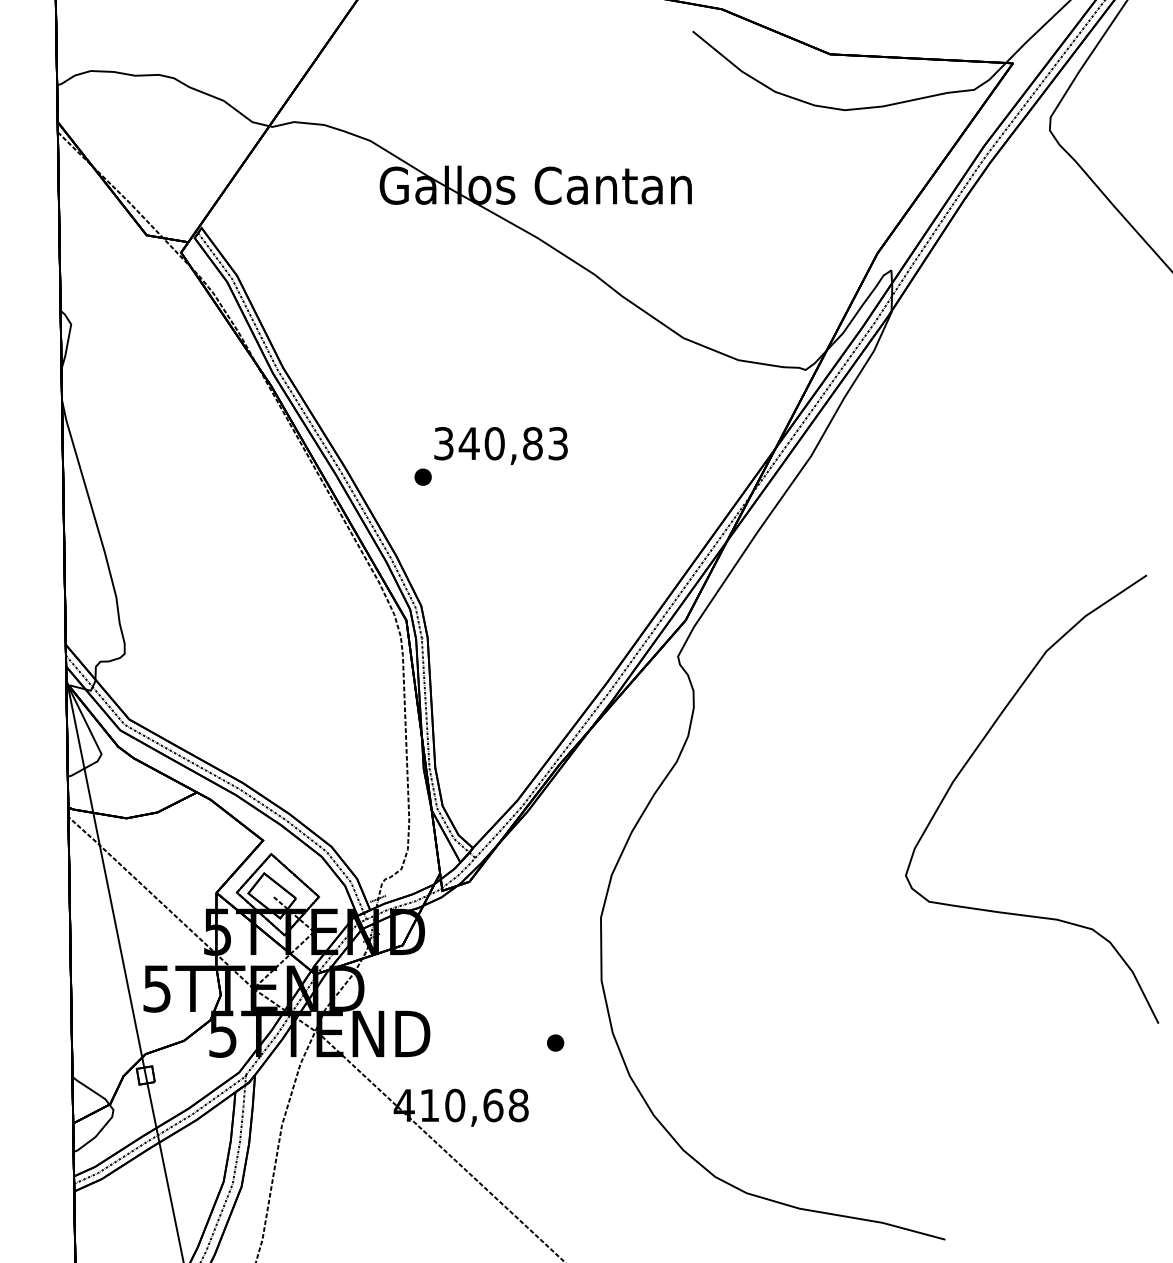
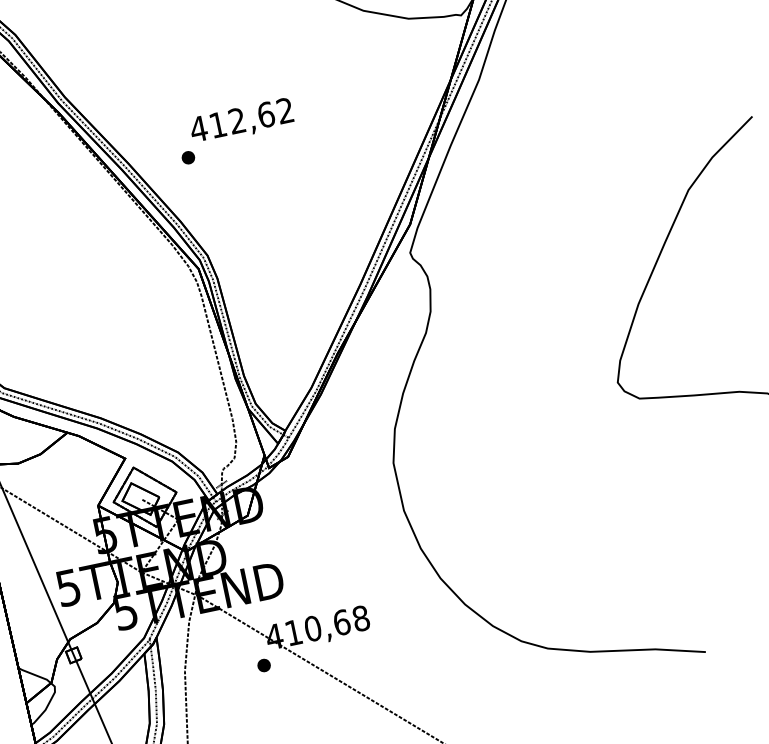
text: (500, 443) -> (241, 119), 340,83 -> 412,62
part: (555, 1042) -> (263, 665), moved

